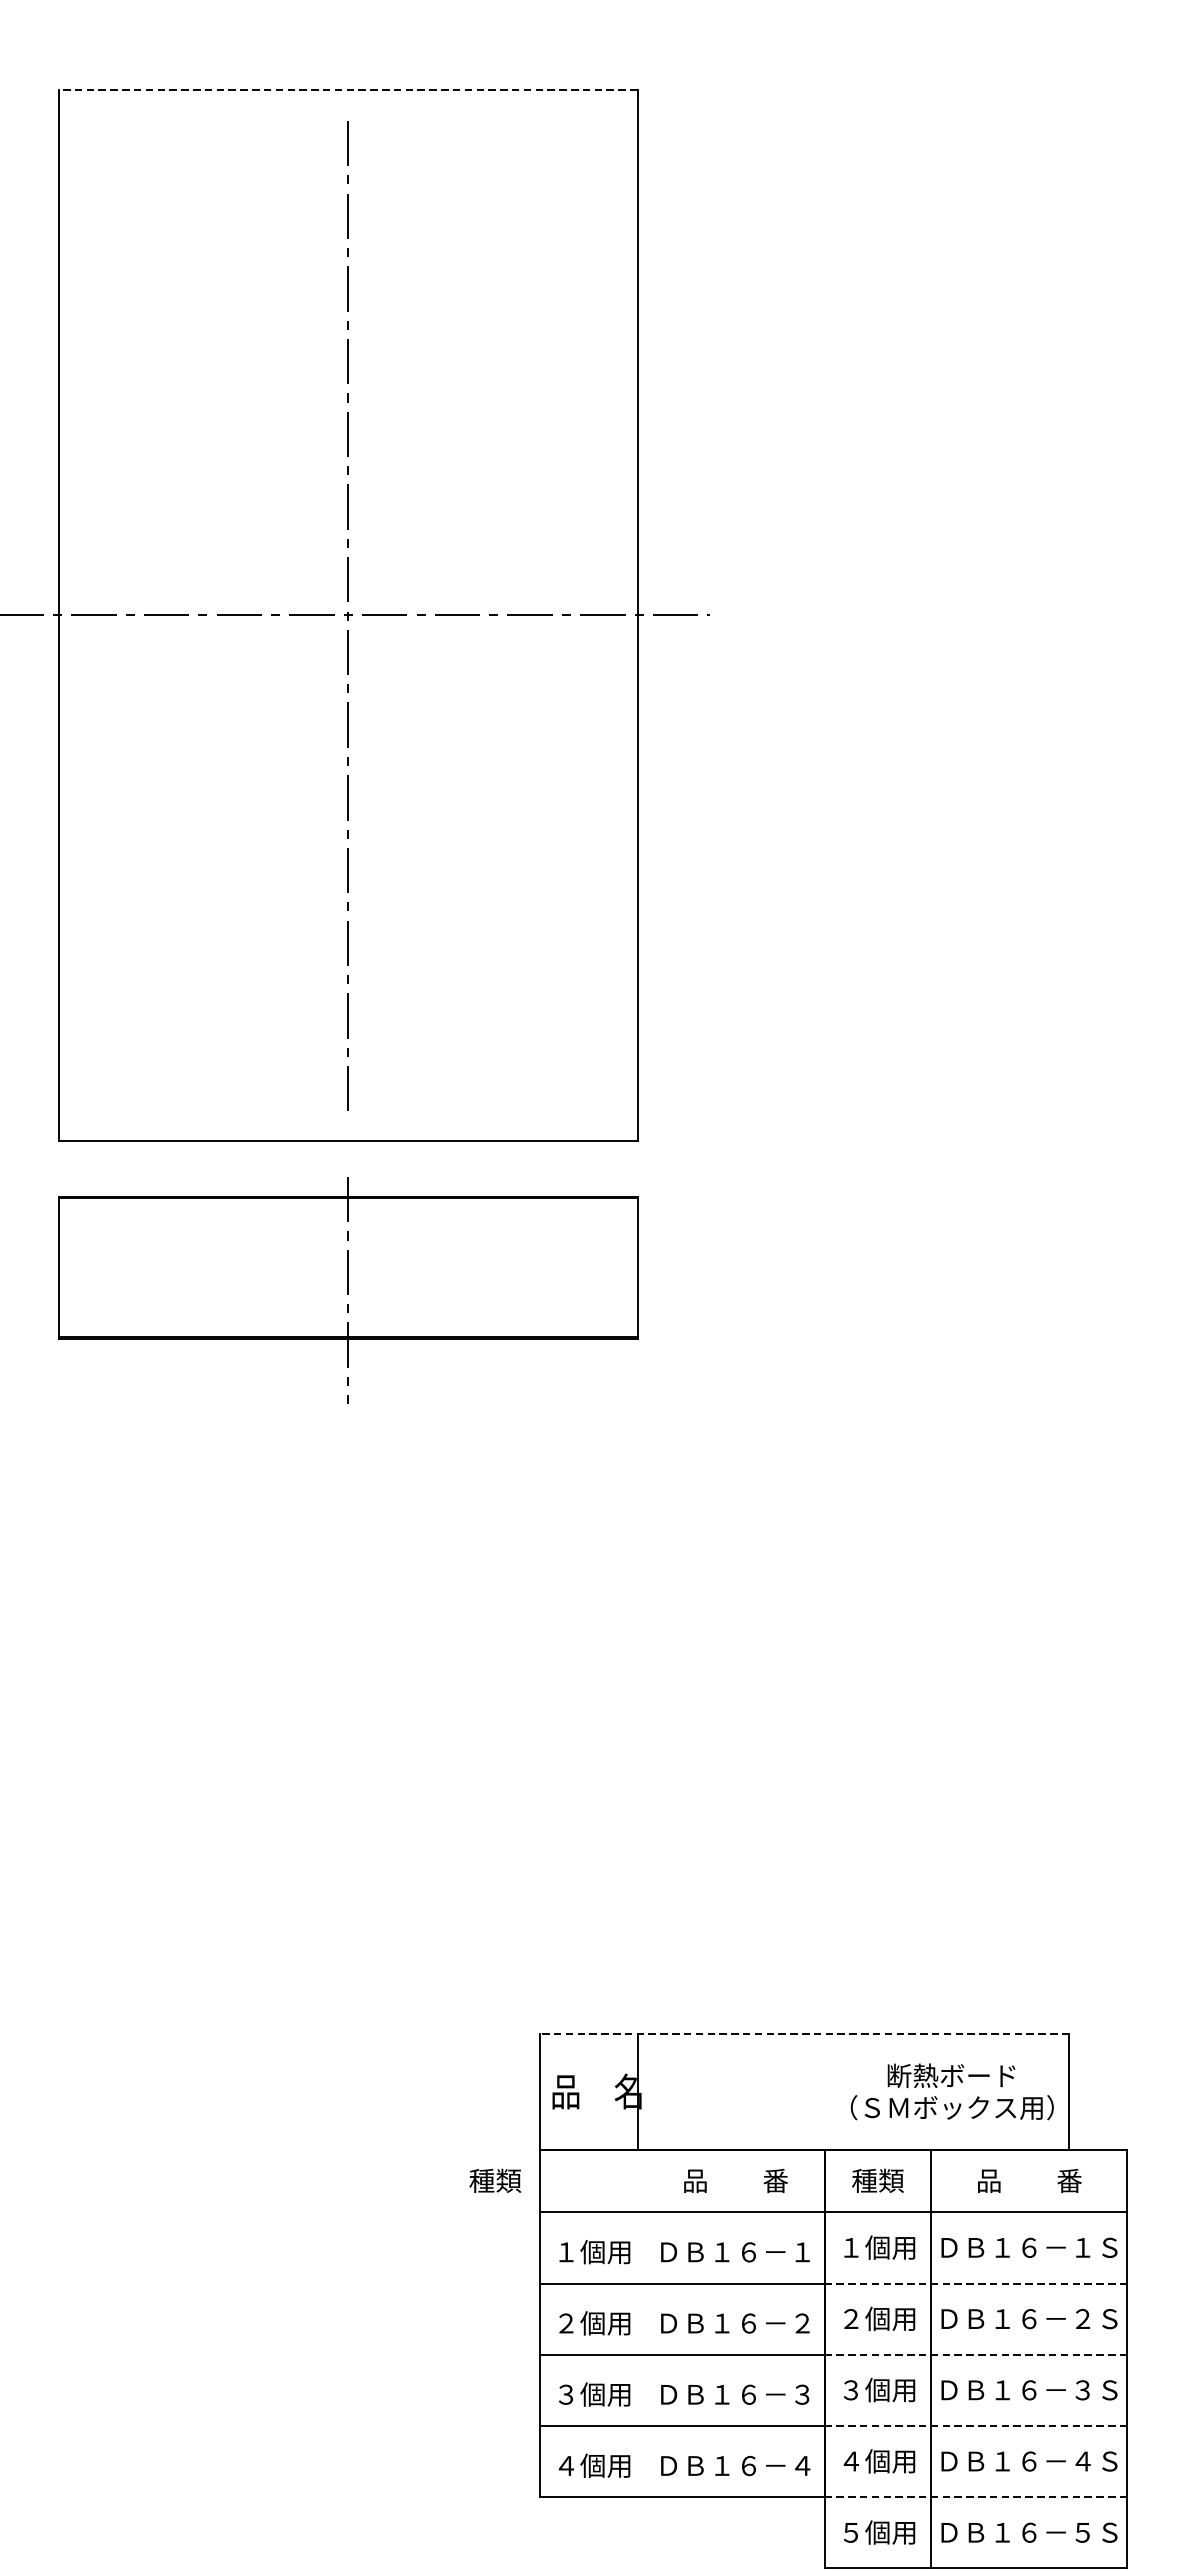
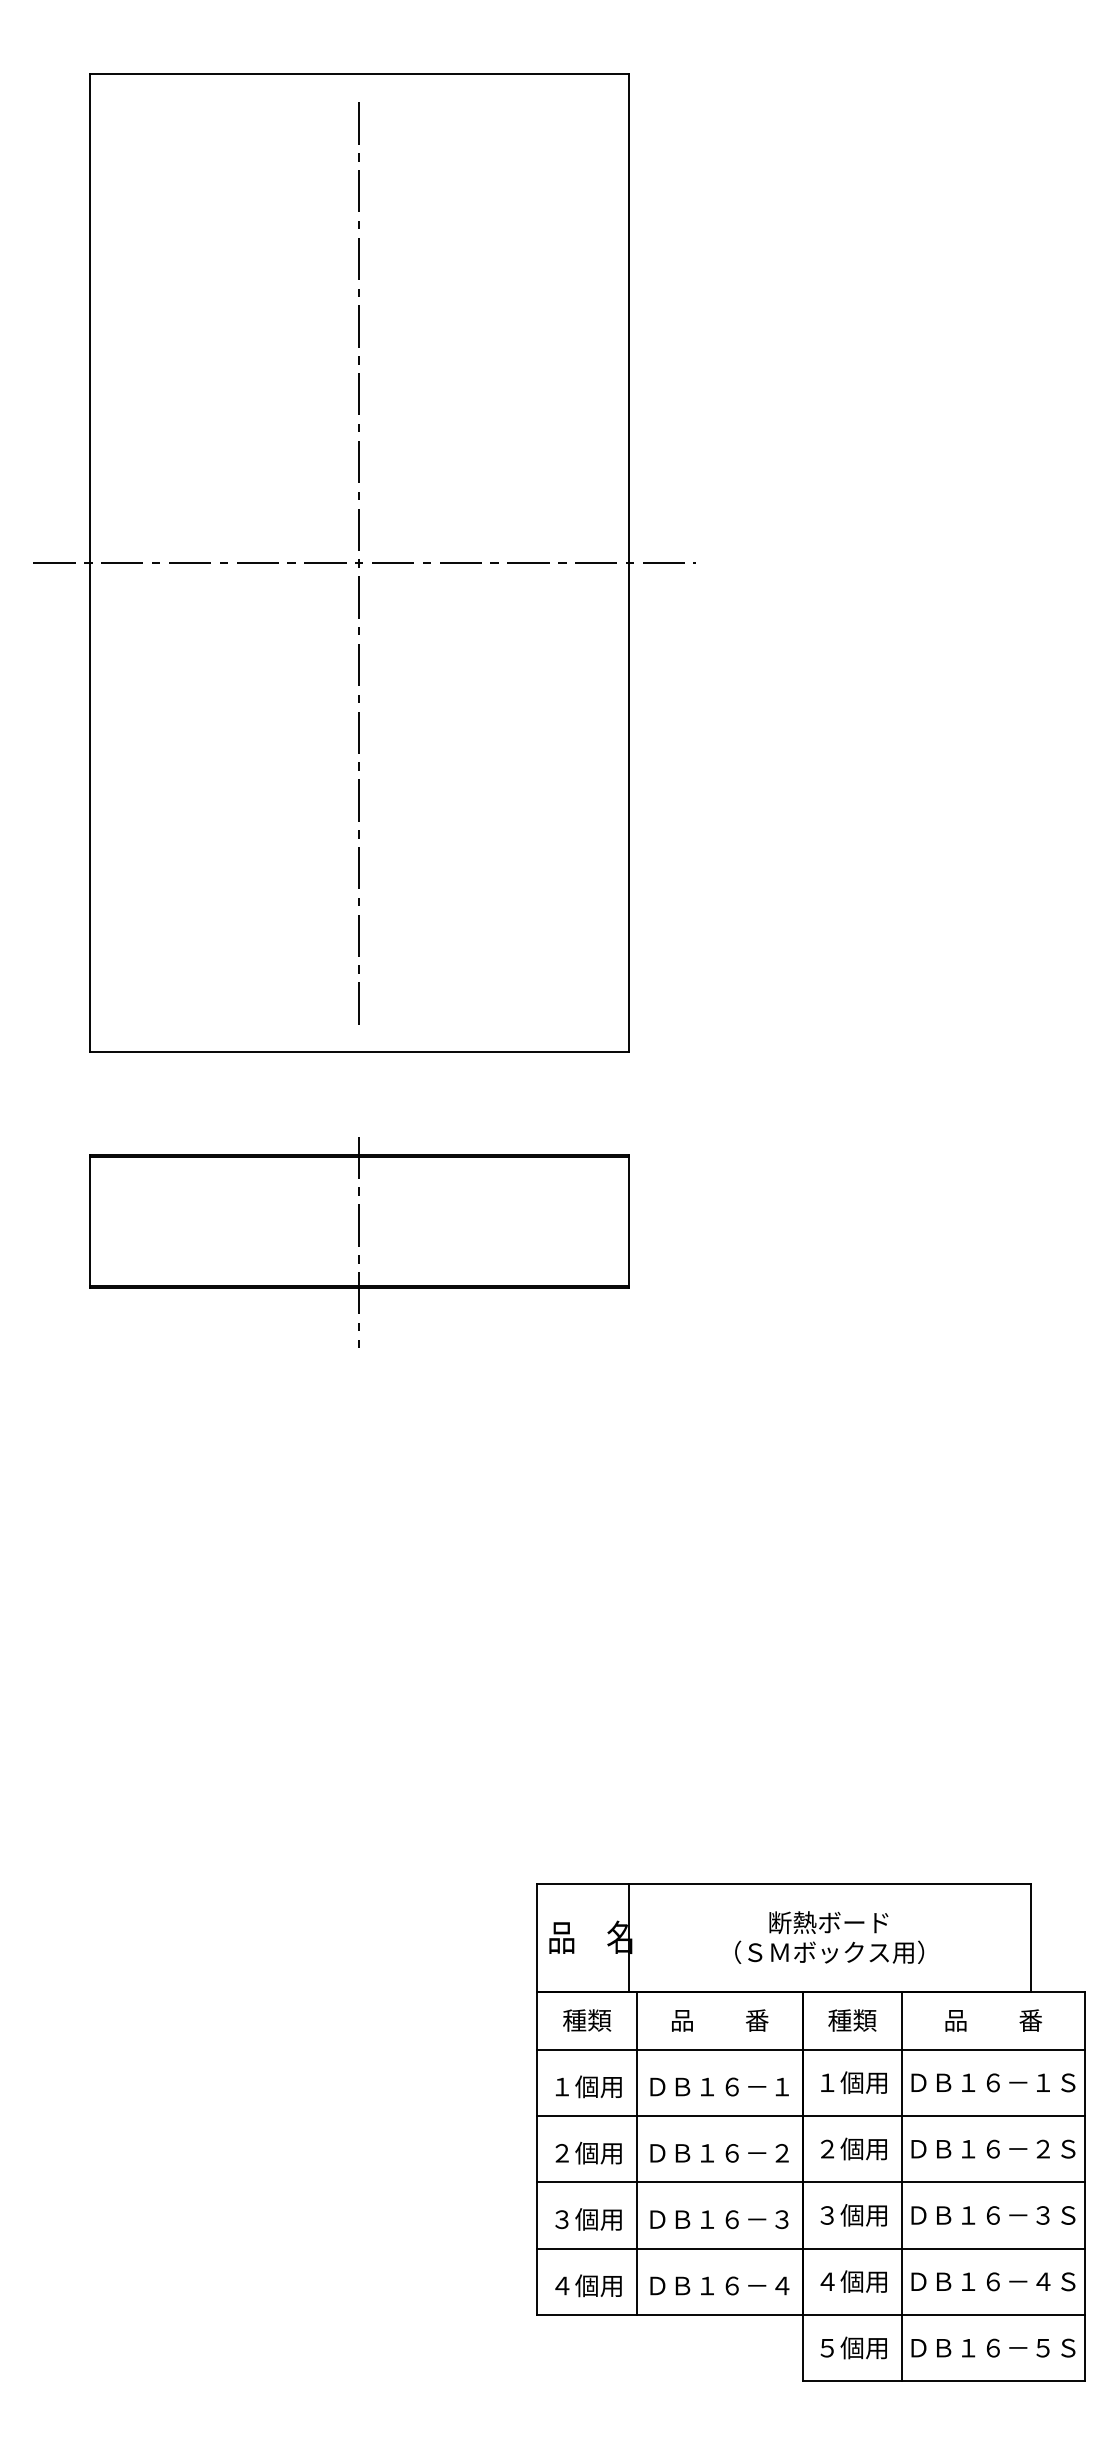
line: (347, 89) -> (358, 73), dashed -> solid
part: (348, 1290) -> (359, 1242), moved
line: (805, 2033) -> (784, 1883), dashed -> solid
text: (952, 2091) -> (829, 1937), moved
text: (495, 2180) -> (587, 2020), moved
line: (975, 2283) -> (943, 2116), dashed -> solid
line: (646, 2323) -> (636, 2153), added
line: (975, 2354) -> (943, 2182), dashed -> solid
line: (975, 2425) -> (943, 2248), dashed -> solid
line: (975, 2497) -> (943, 2315), dashed -> solid

